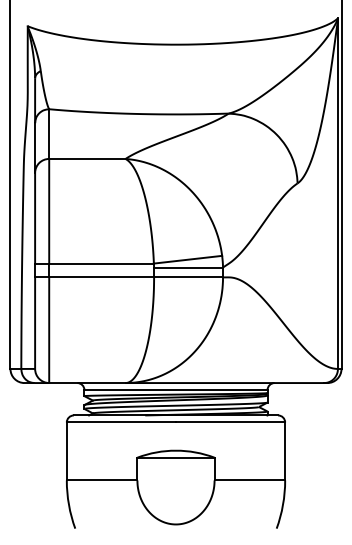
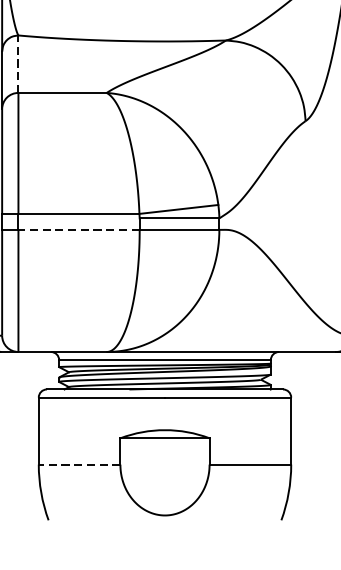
line: (49, 134) -> (18, 64), solid -> dashed
line: (101, 277) -> (78, 229), solid -> dashed
line: (101, 480) -> (78, 464), solid -> dashed

